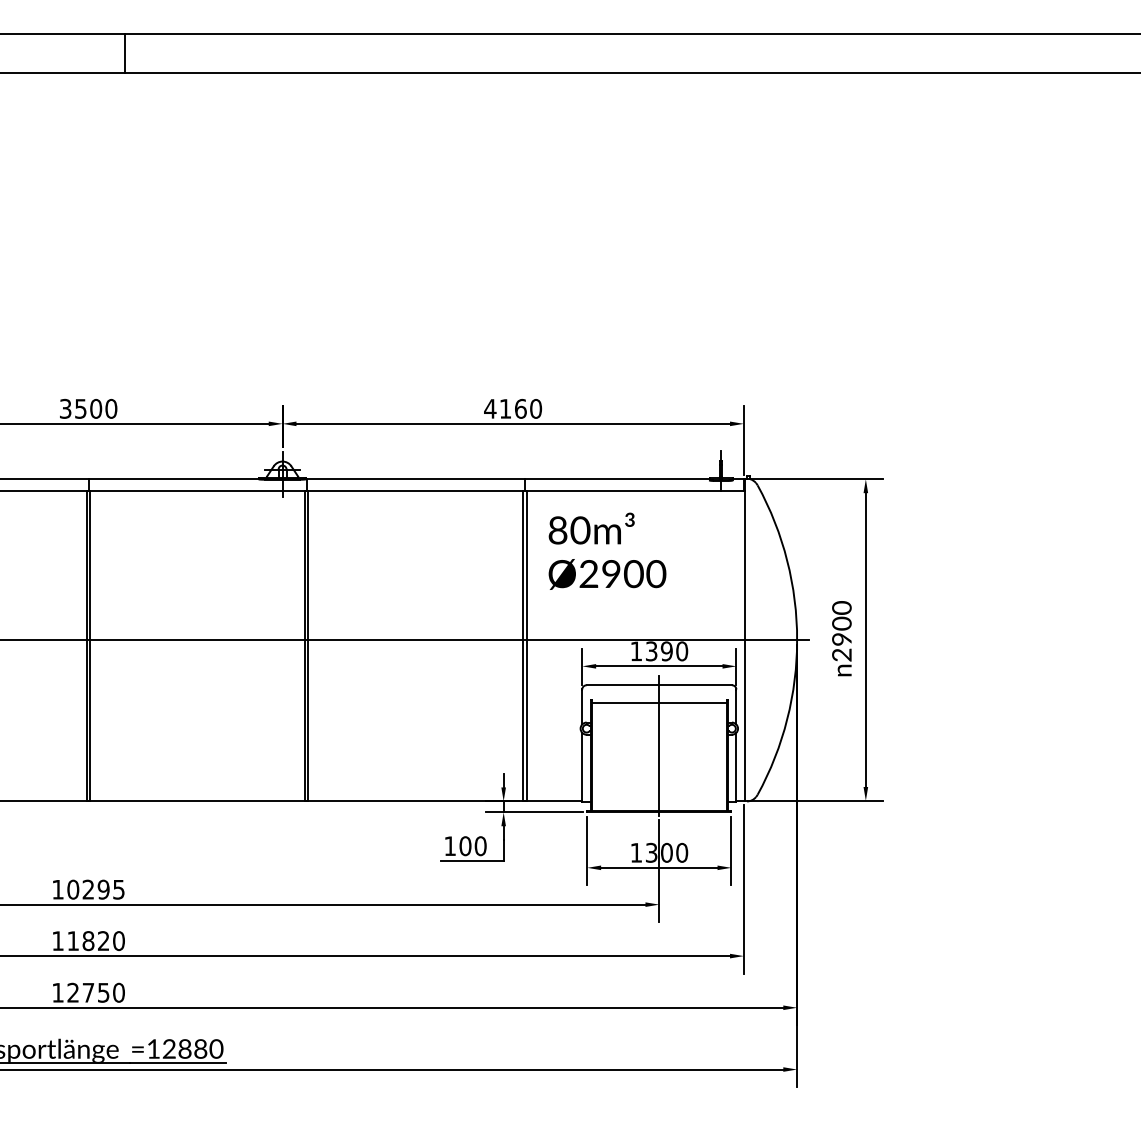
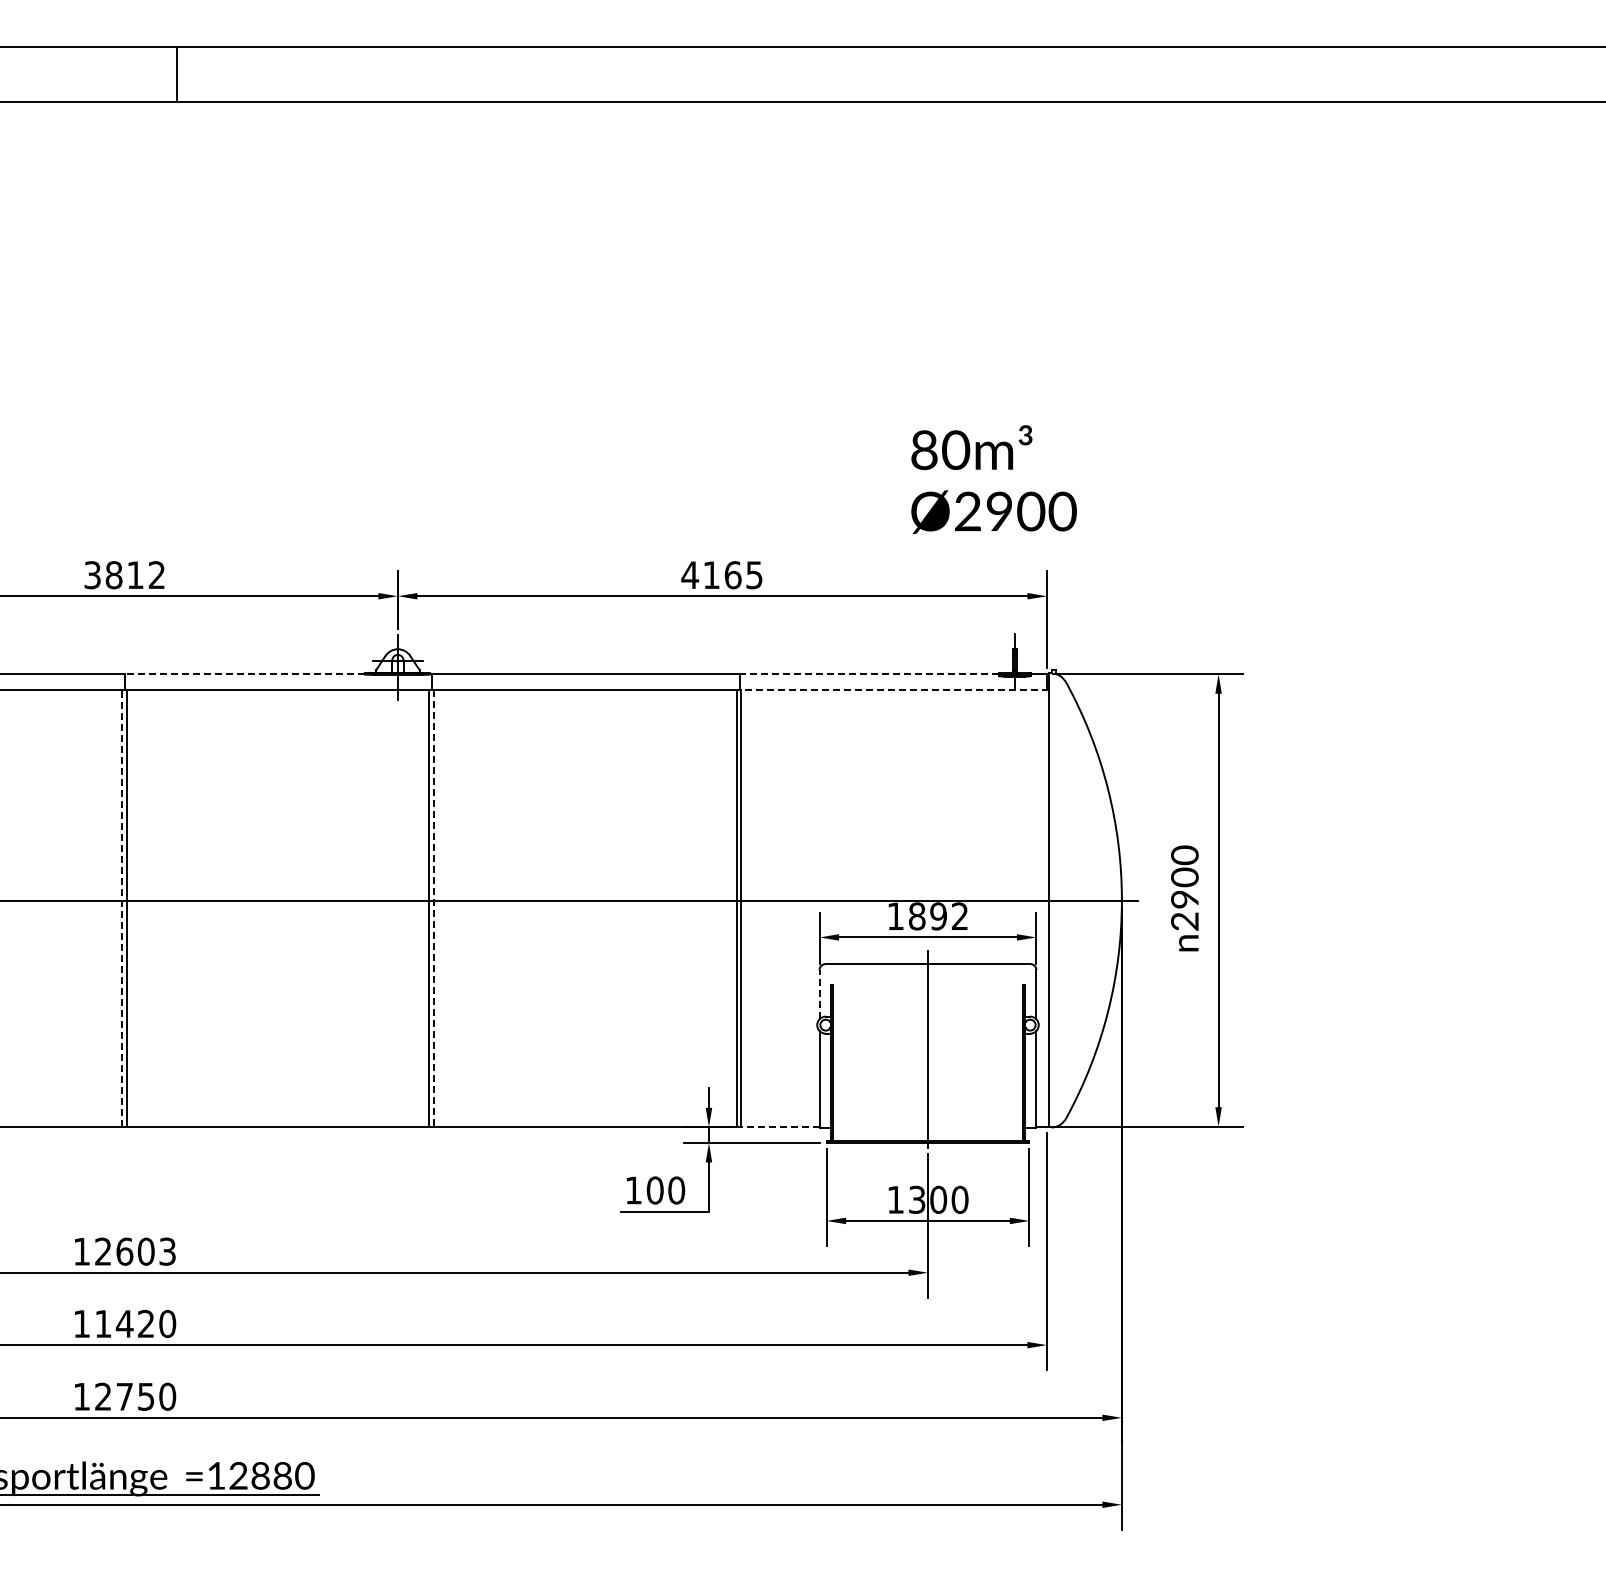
text: (96, 409) -> (135, 575), 3500 -> 3812
text: (536, 409) -> (754, 575), 4160 -> 4165
line: (173, 479) -> (244, 674), solid -> dashed
line: (617, 479) -> (868, 674), solid -> dashed
line: (634, 490) -> (892, 690), solid -> dashed
text: (607, 551) -> (993, 479), moved
line: (86, 645) -> (122, 908), solid -> dashed
line: (308, 645) -> (434, 908), solid -> dashed
text: (666, 651) -> (938, 916), 1390 -> 1892
line: (658, 702) -> (927, 988), removed
line: (582, 706) -> (819, 994), solid -> dashed
line: (552, 801) -> (777, 1127), solid -> dashed
text: (96, 889) -> (135, 1251), 10295 -> 12603
text: (88, 940) -> (124, 1323), 11820 -> 11420

